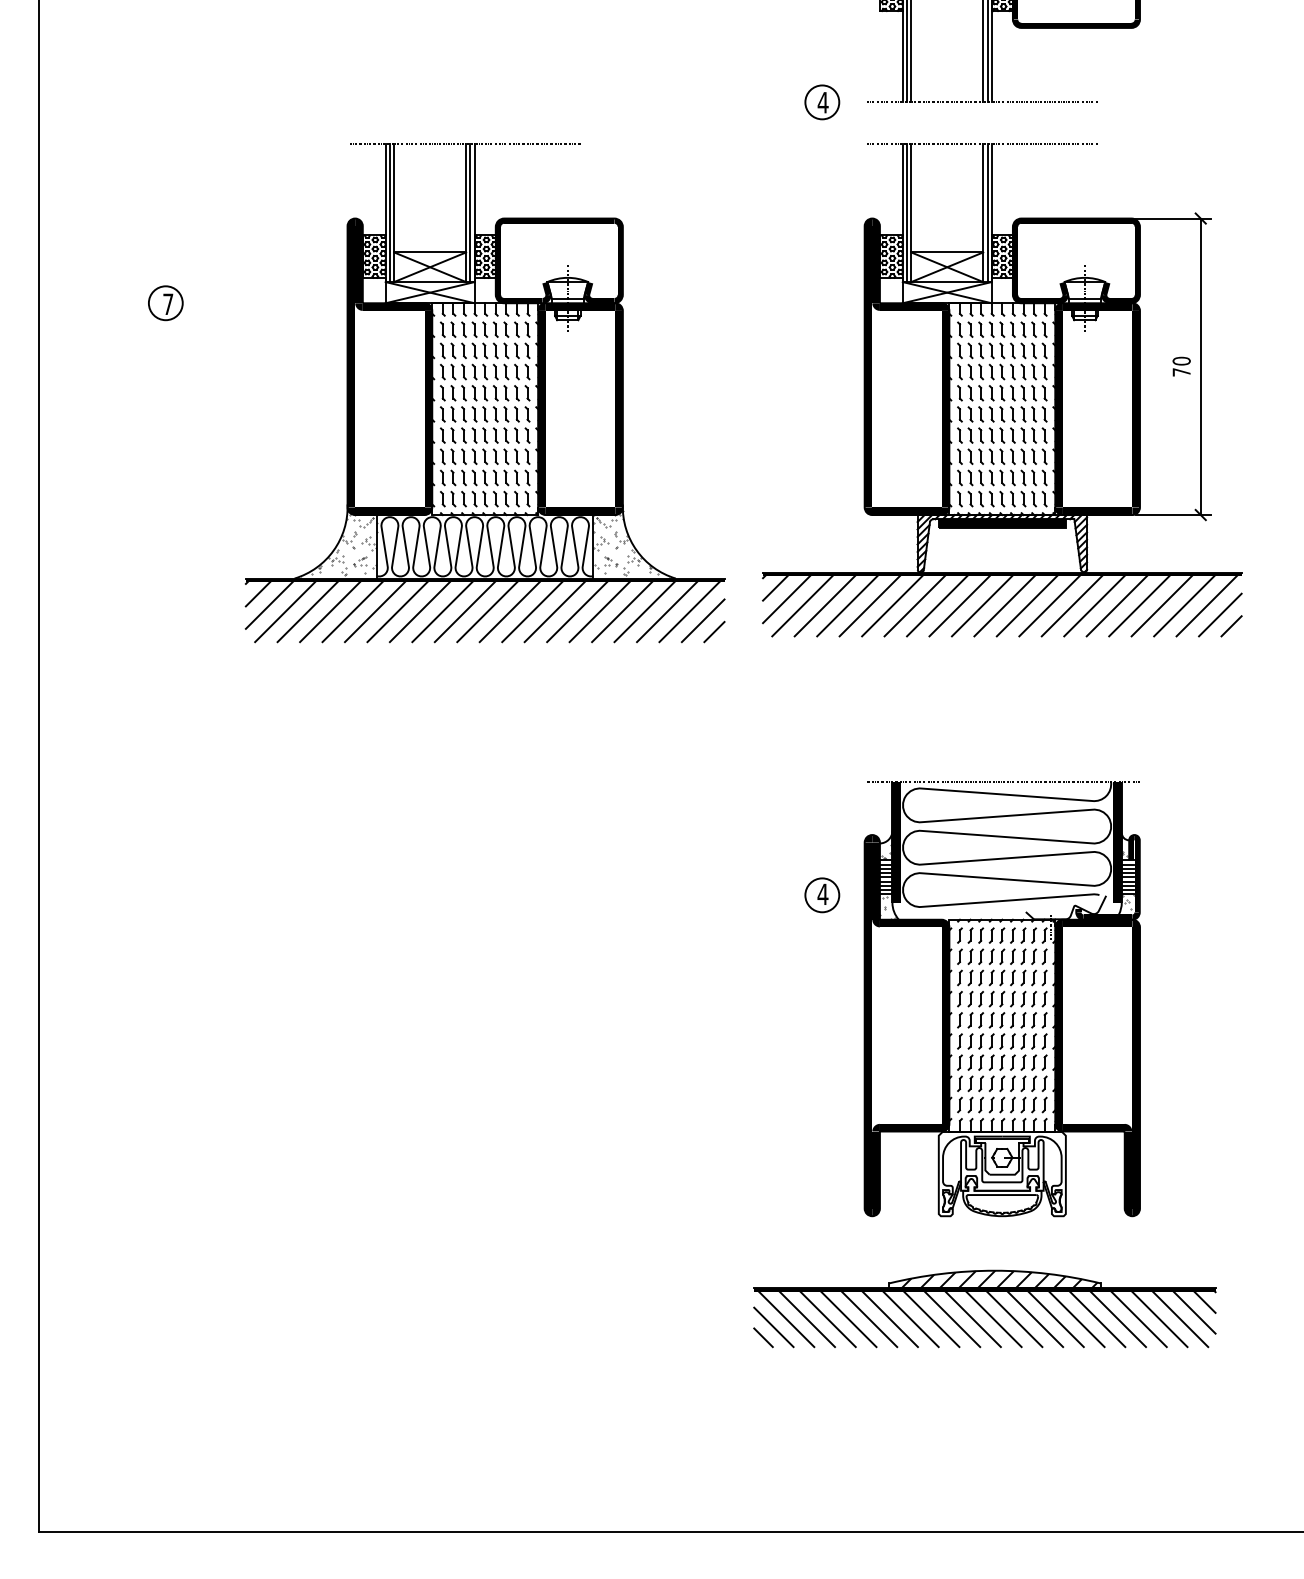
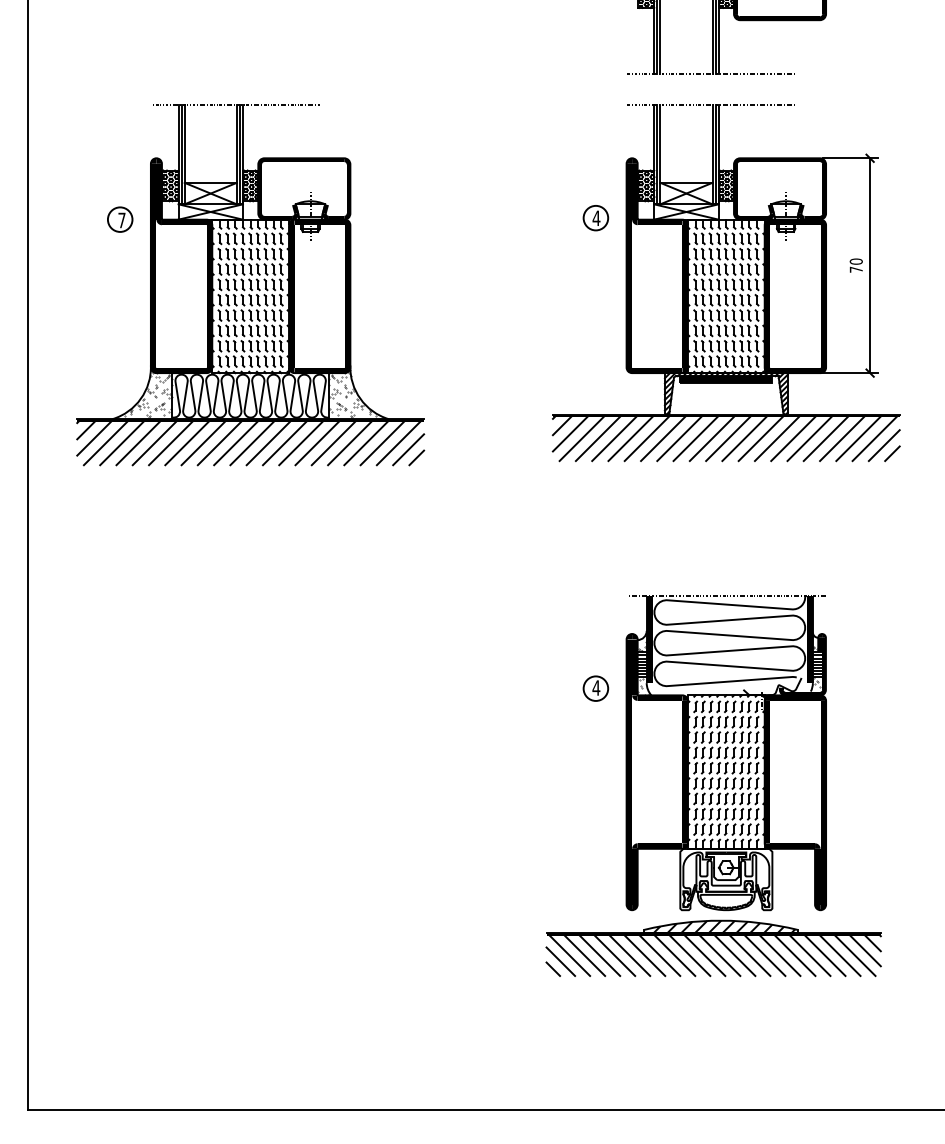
part: (821, 102) -> (595, 218), moved
part: (485, 394) -> (250, 285), moved
part: (821, 895) -> (595, 688), moved
part: (1001, 999) -> (725, 753), moved

